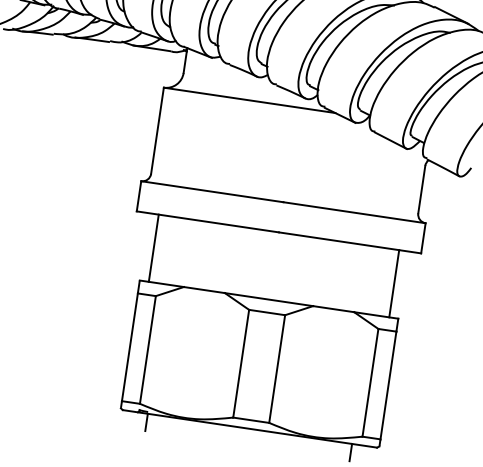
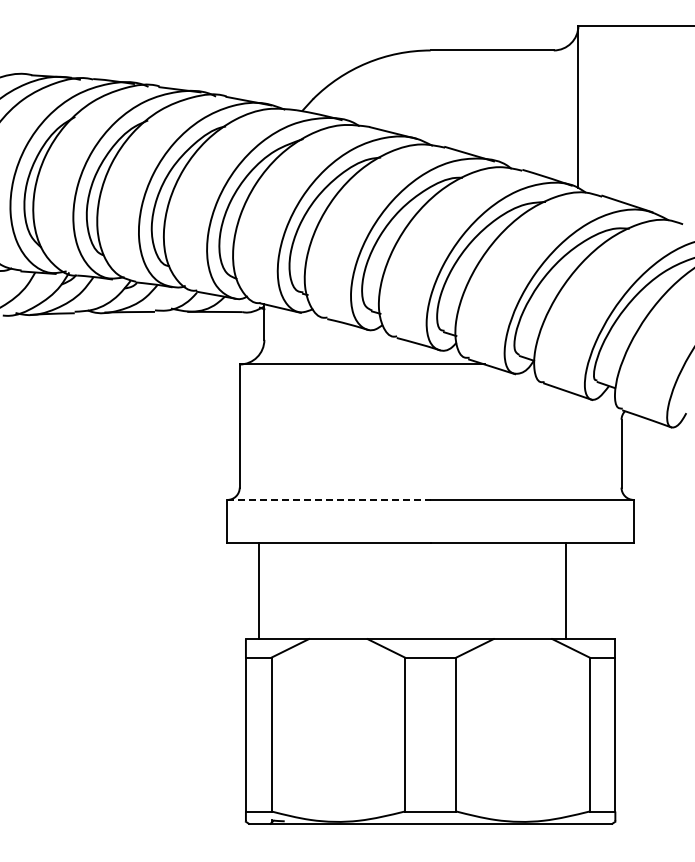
line: (212, 191) -> (329, 499), solid -> dashed
line: (394, 284) -> (566, 591), moved
line: (146, 421) -> (284, 835), removed
line: (350, 452) -> (576, 835), removed

